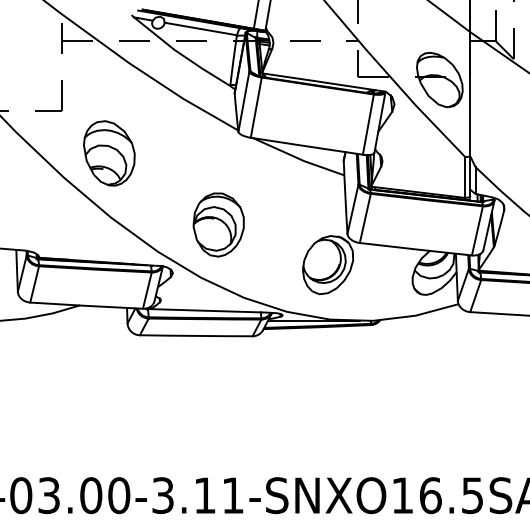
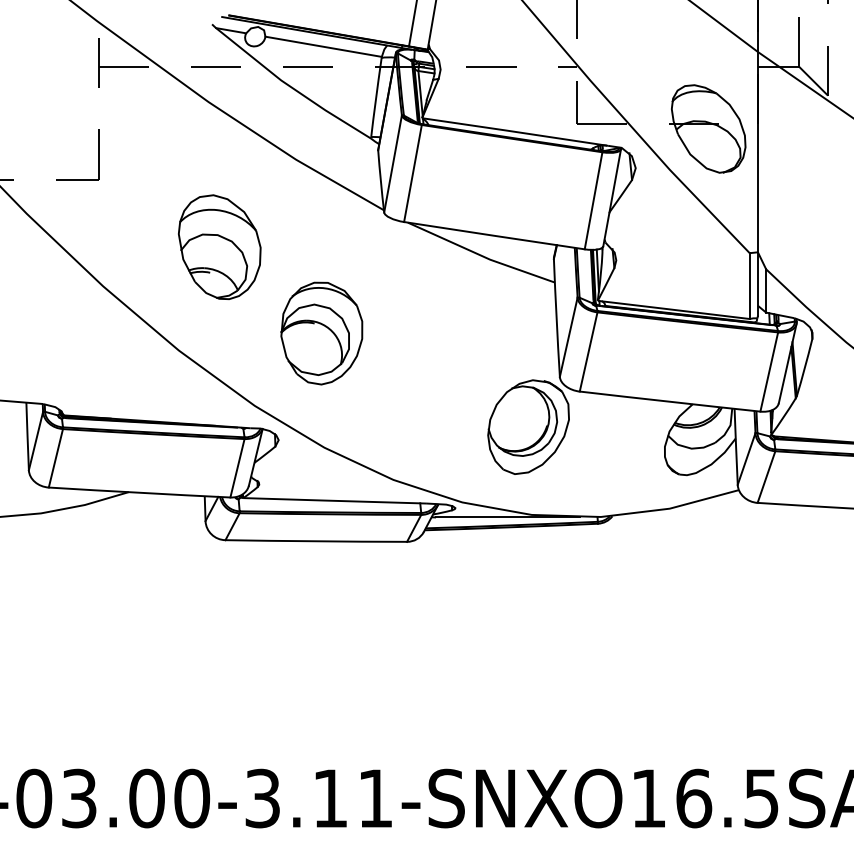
part: (109, 153) -> (219, 247), moved
part: (218, 224) -> (321, 332), moved

